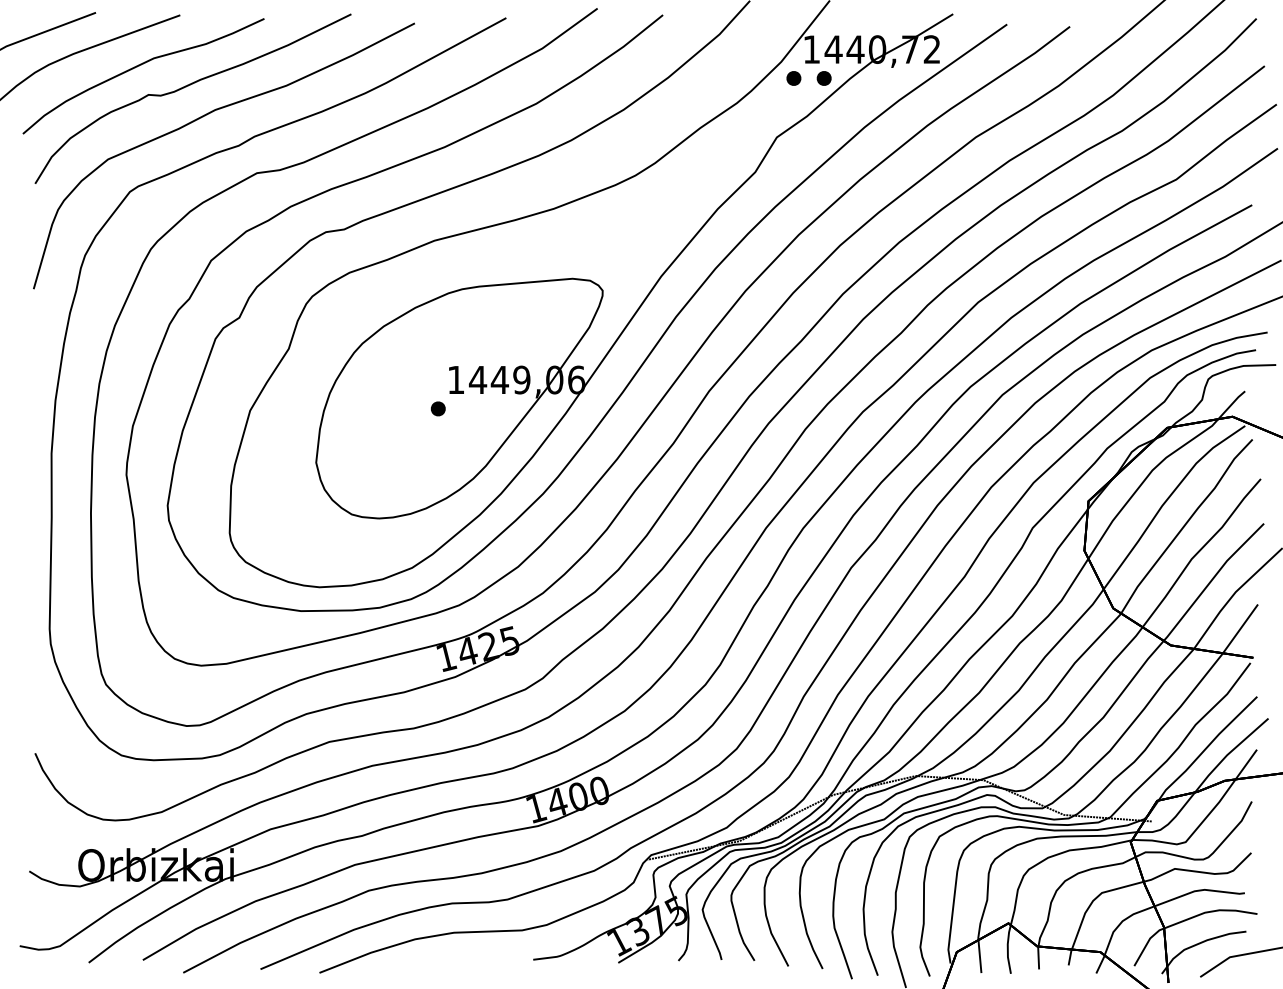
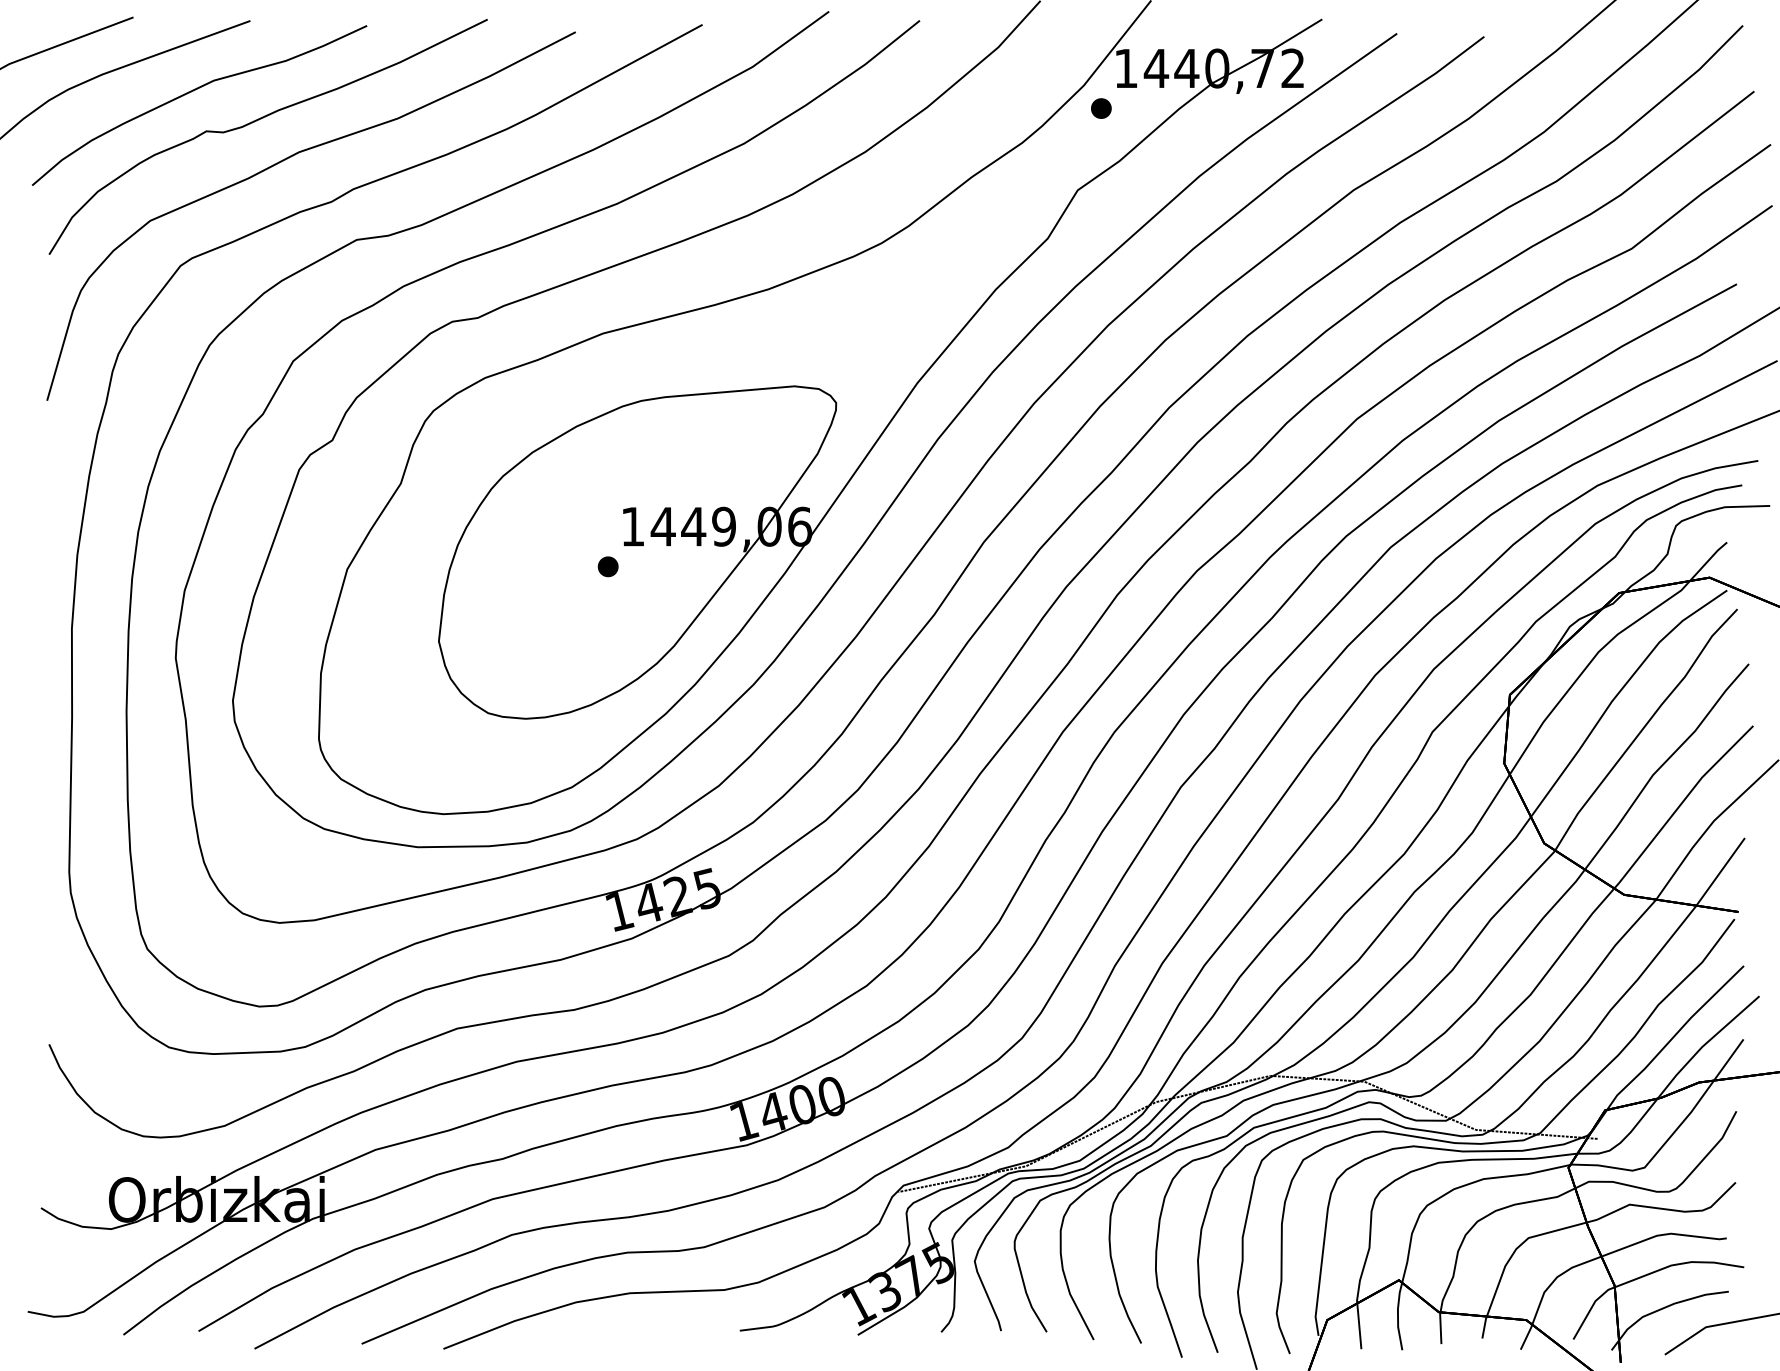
part: (824, 78) -> (1143, 108), removed

